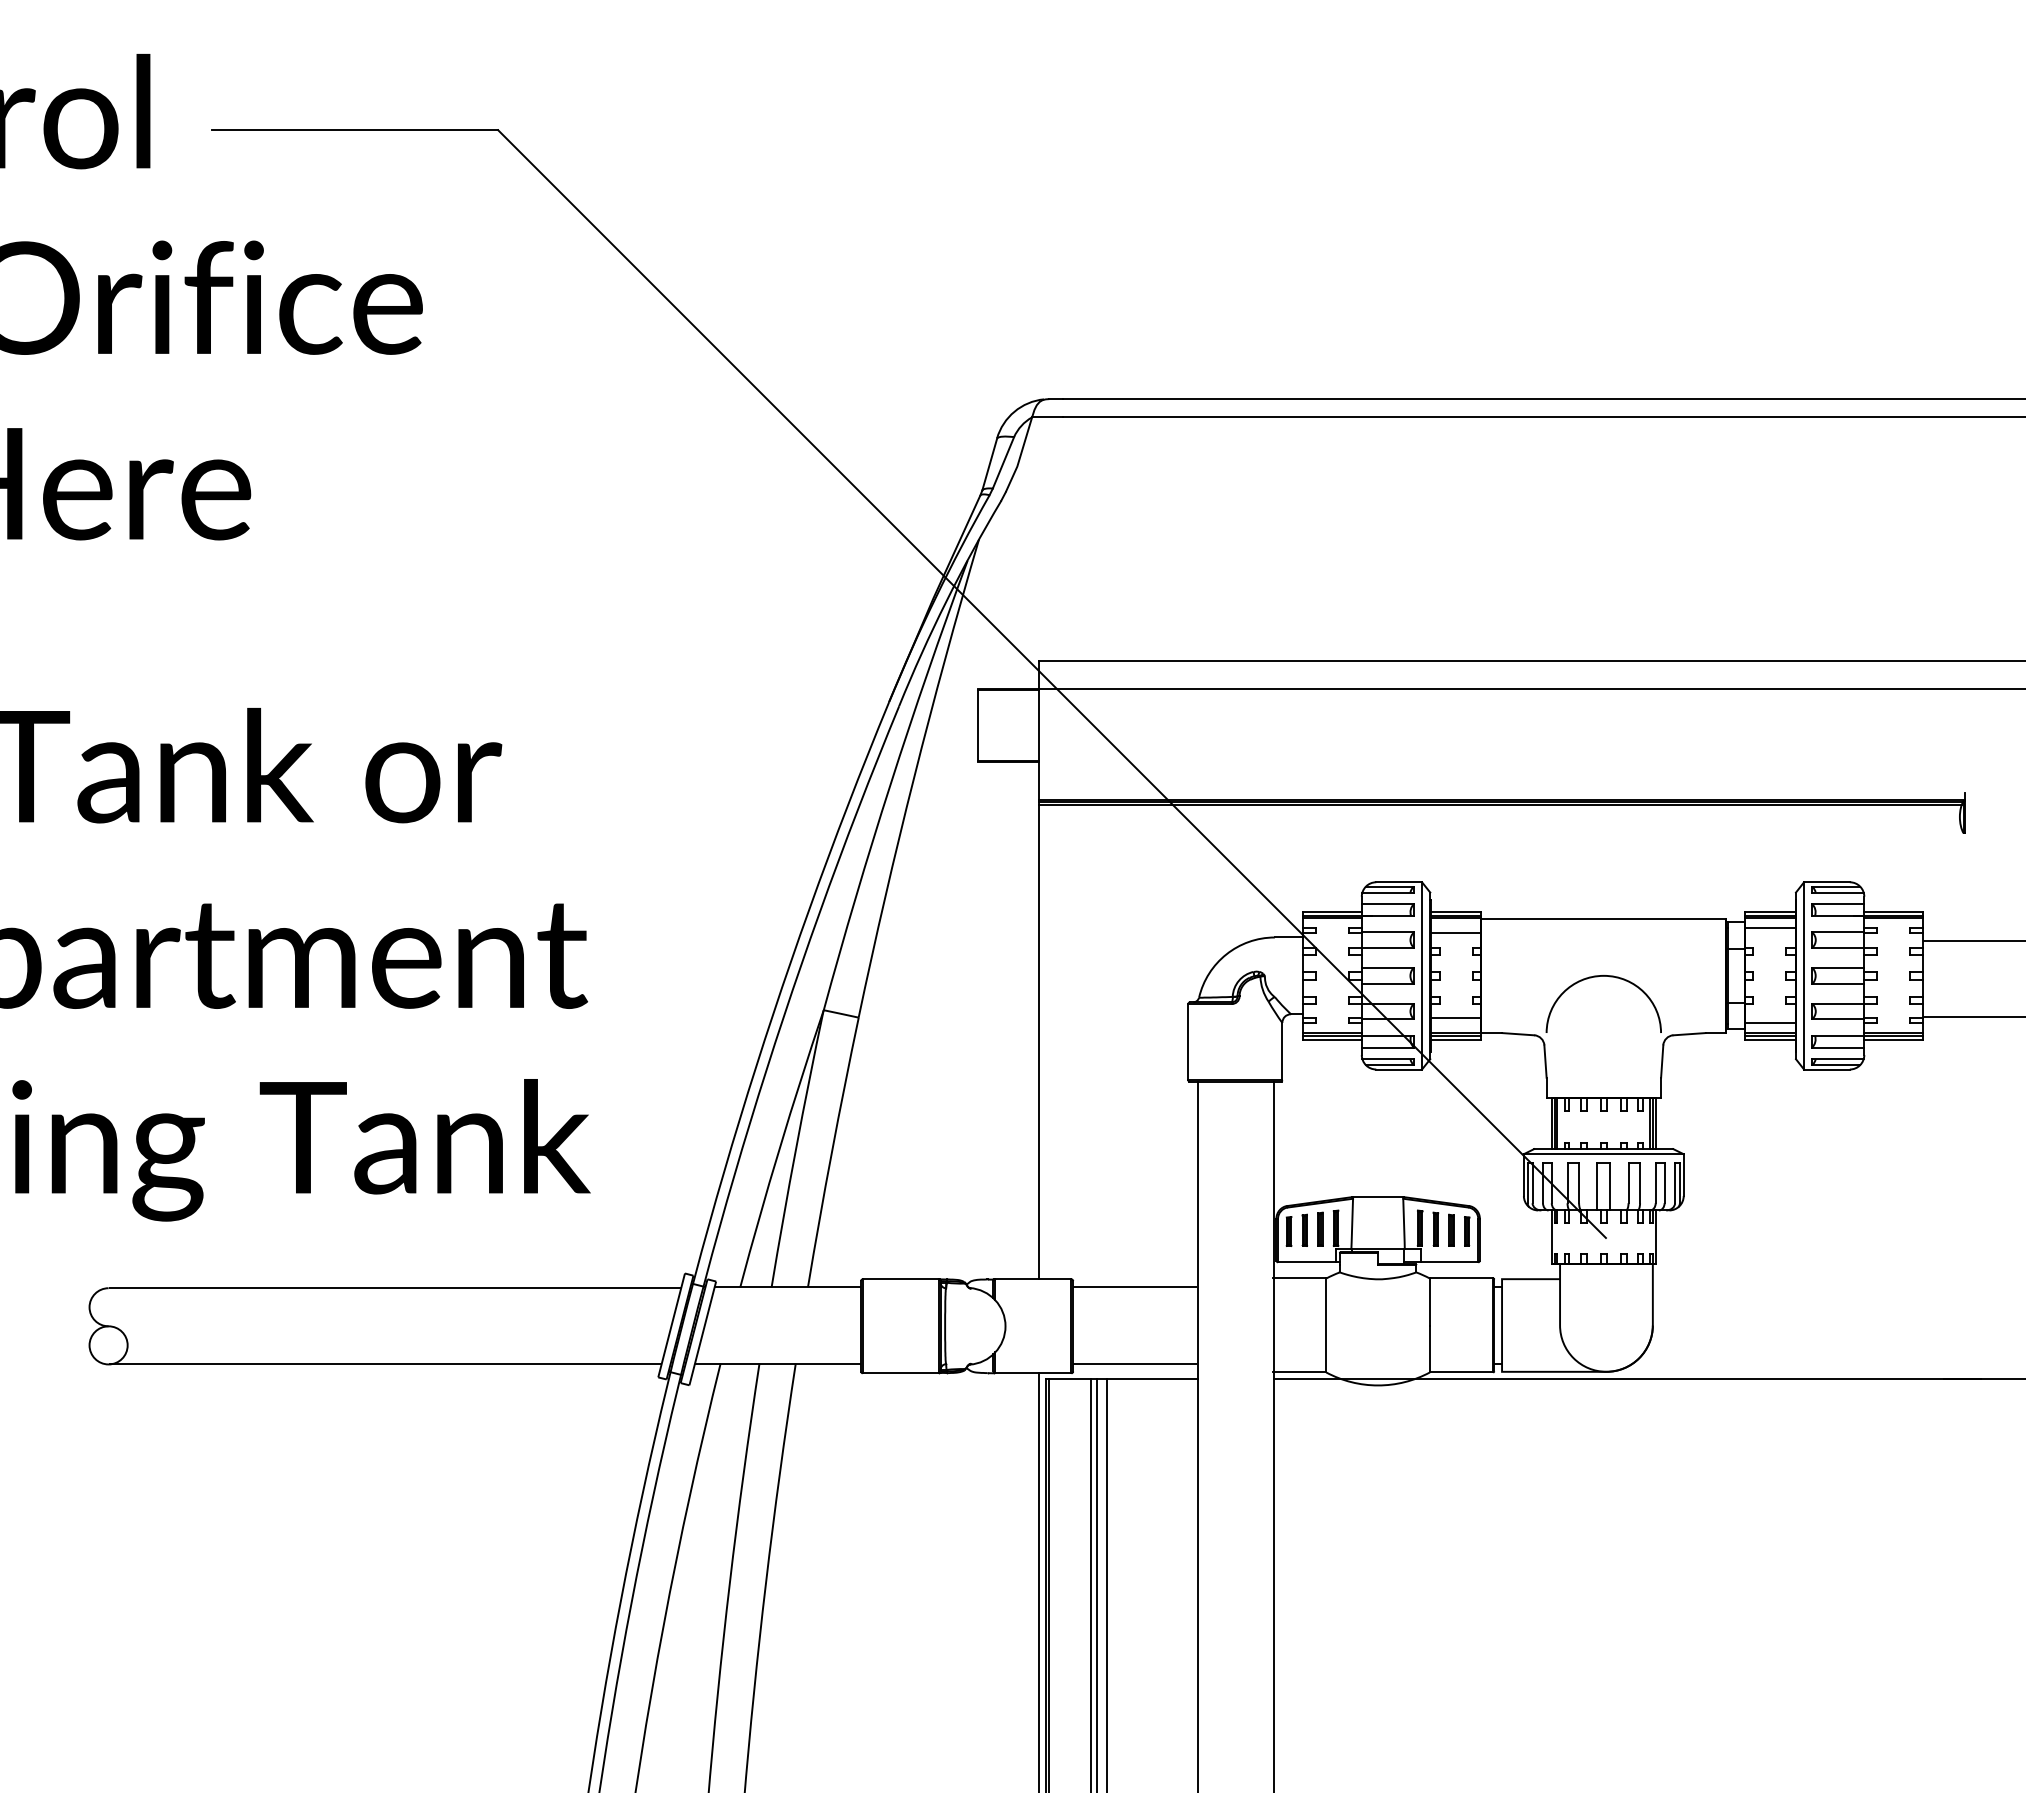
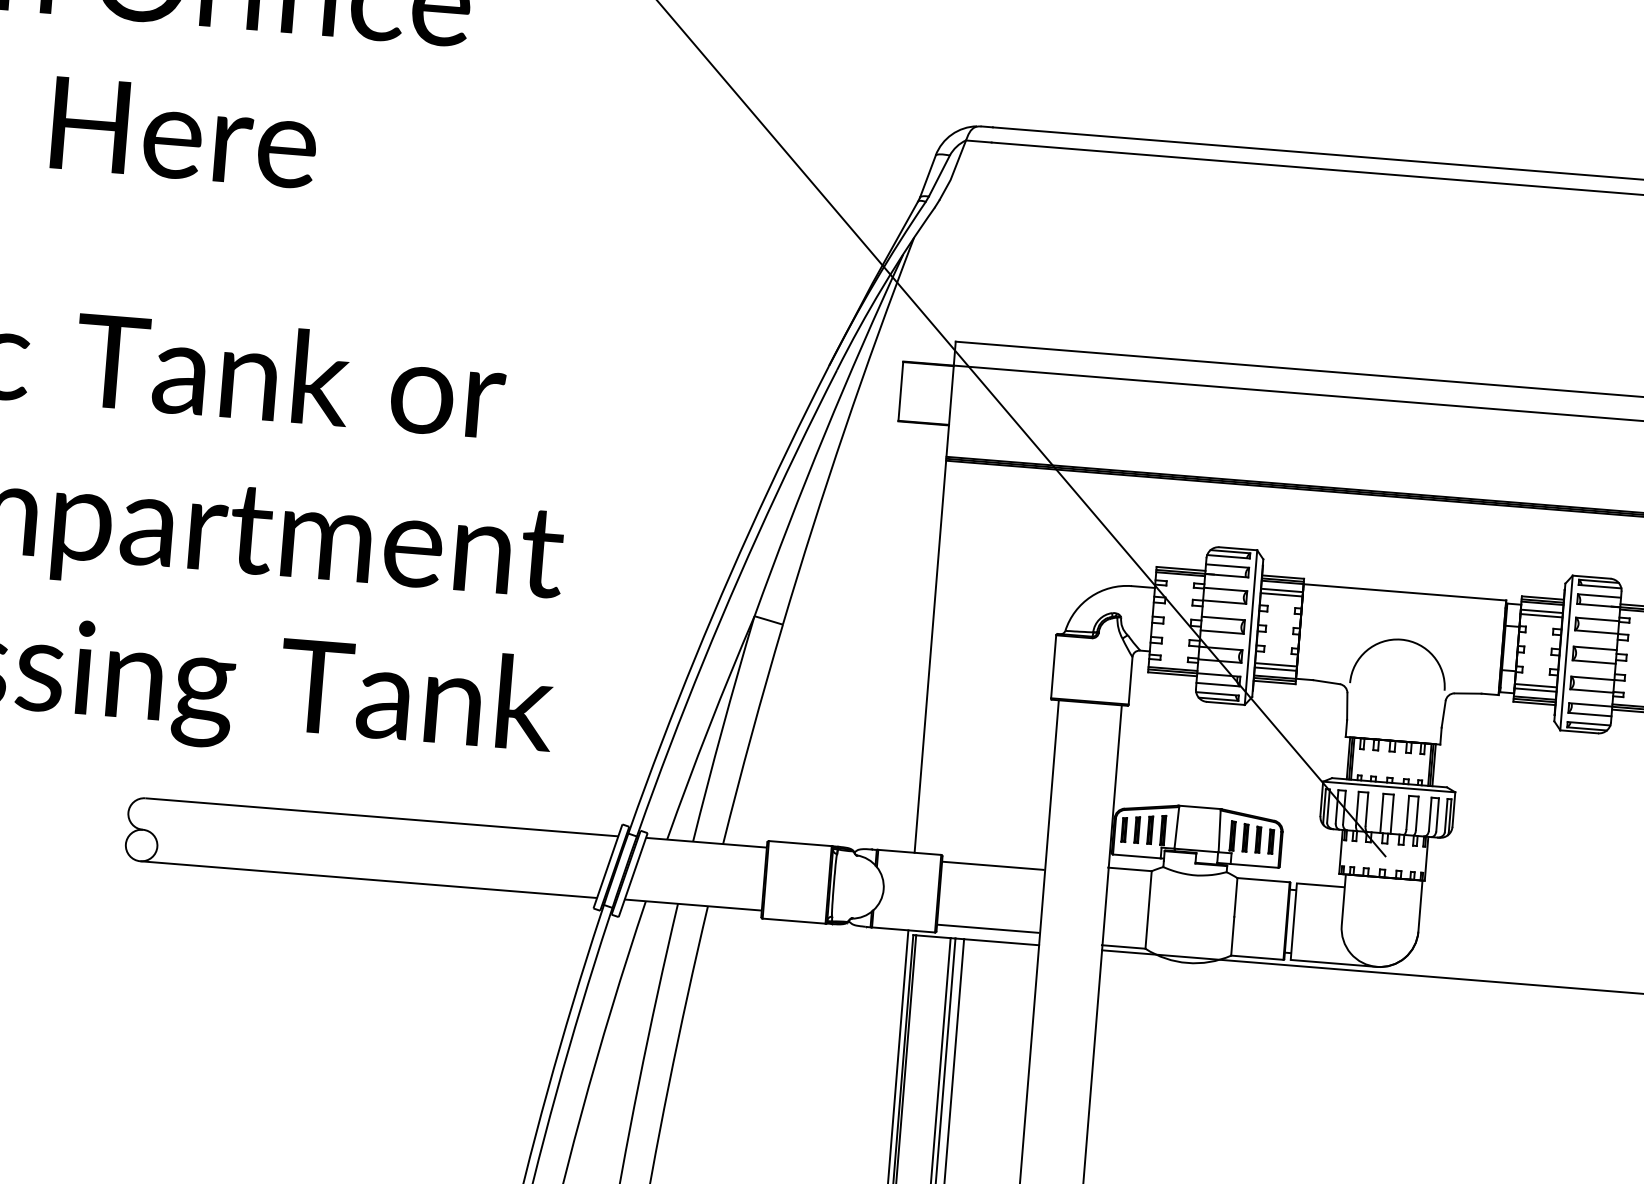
line: (1455, 928) -> (1281, 590), added
line: (1769, 933) -> (1540, 615), added
line: (1769, 1018) -> (1535, 685), added
line: (1455, 1023) -> (1275, 669), added

